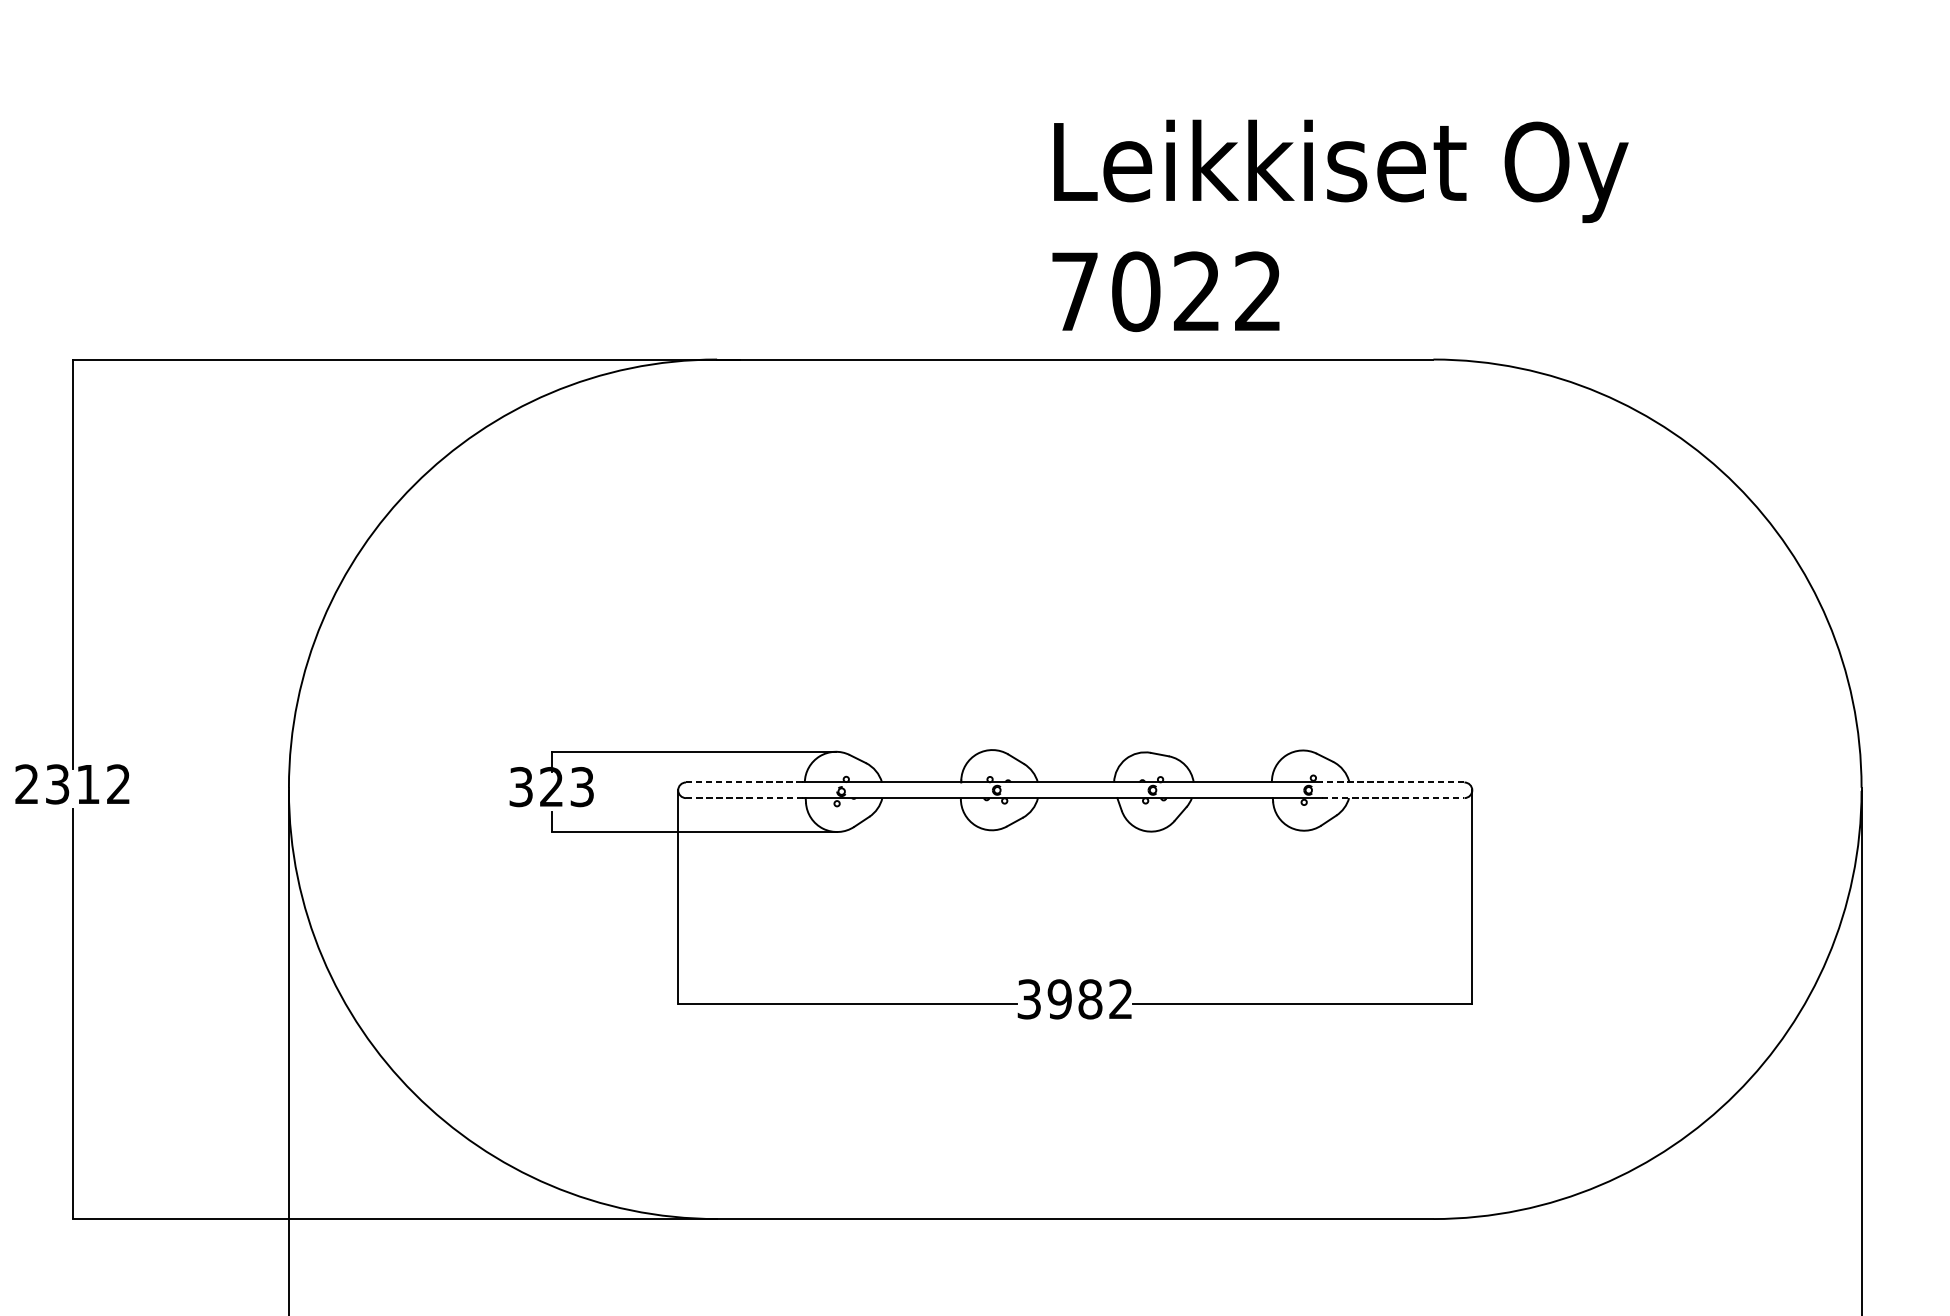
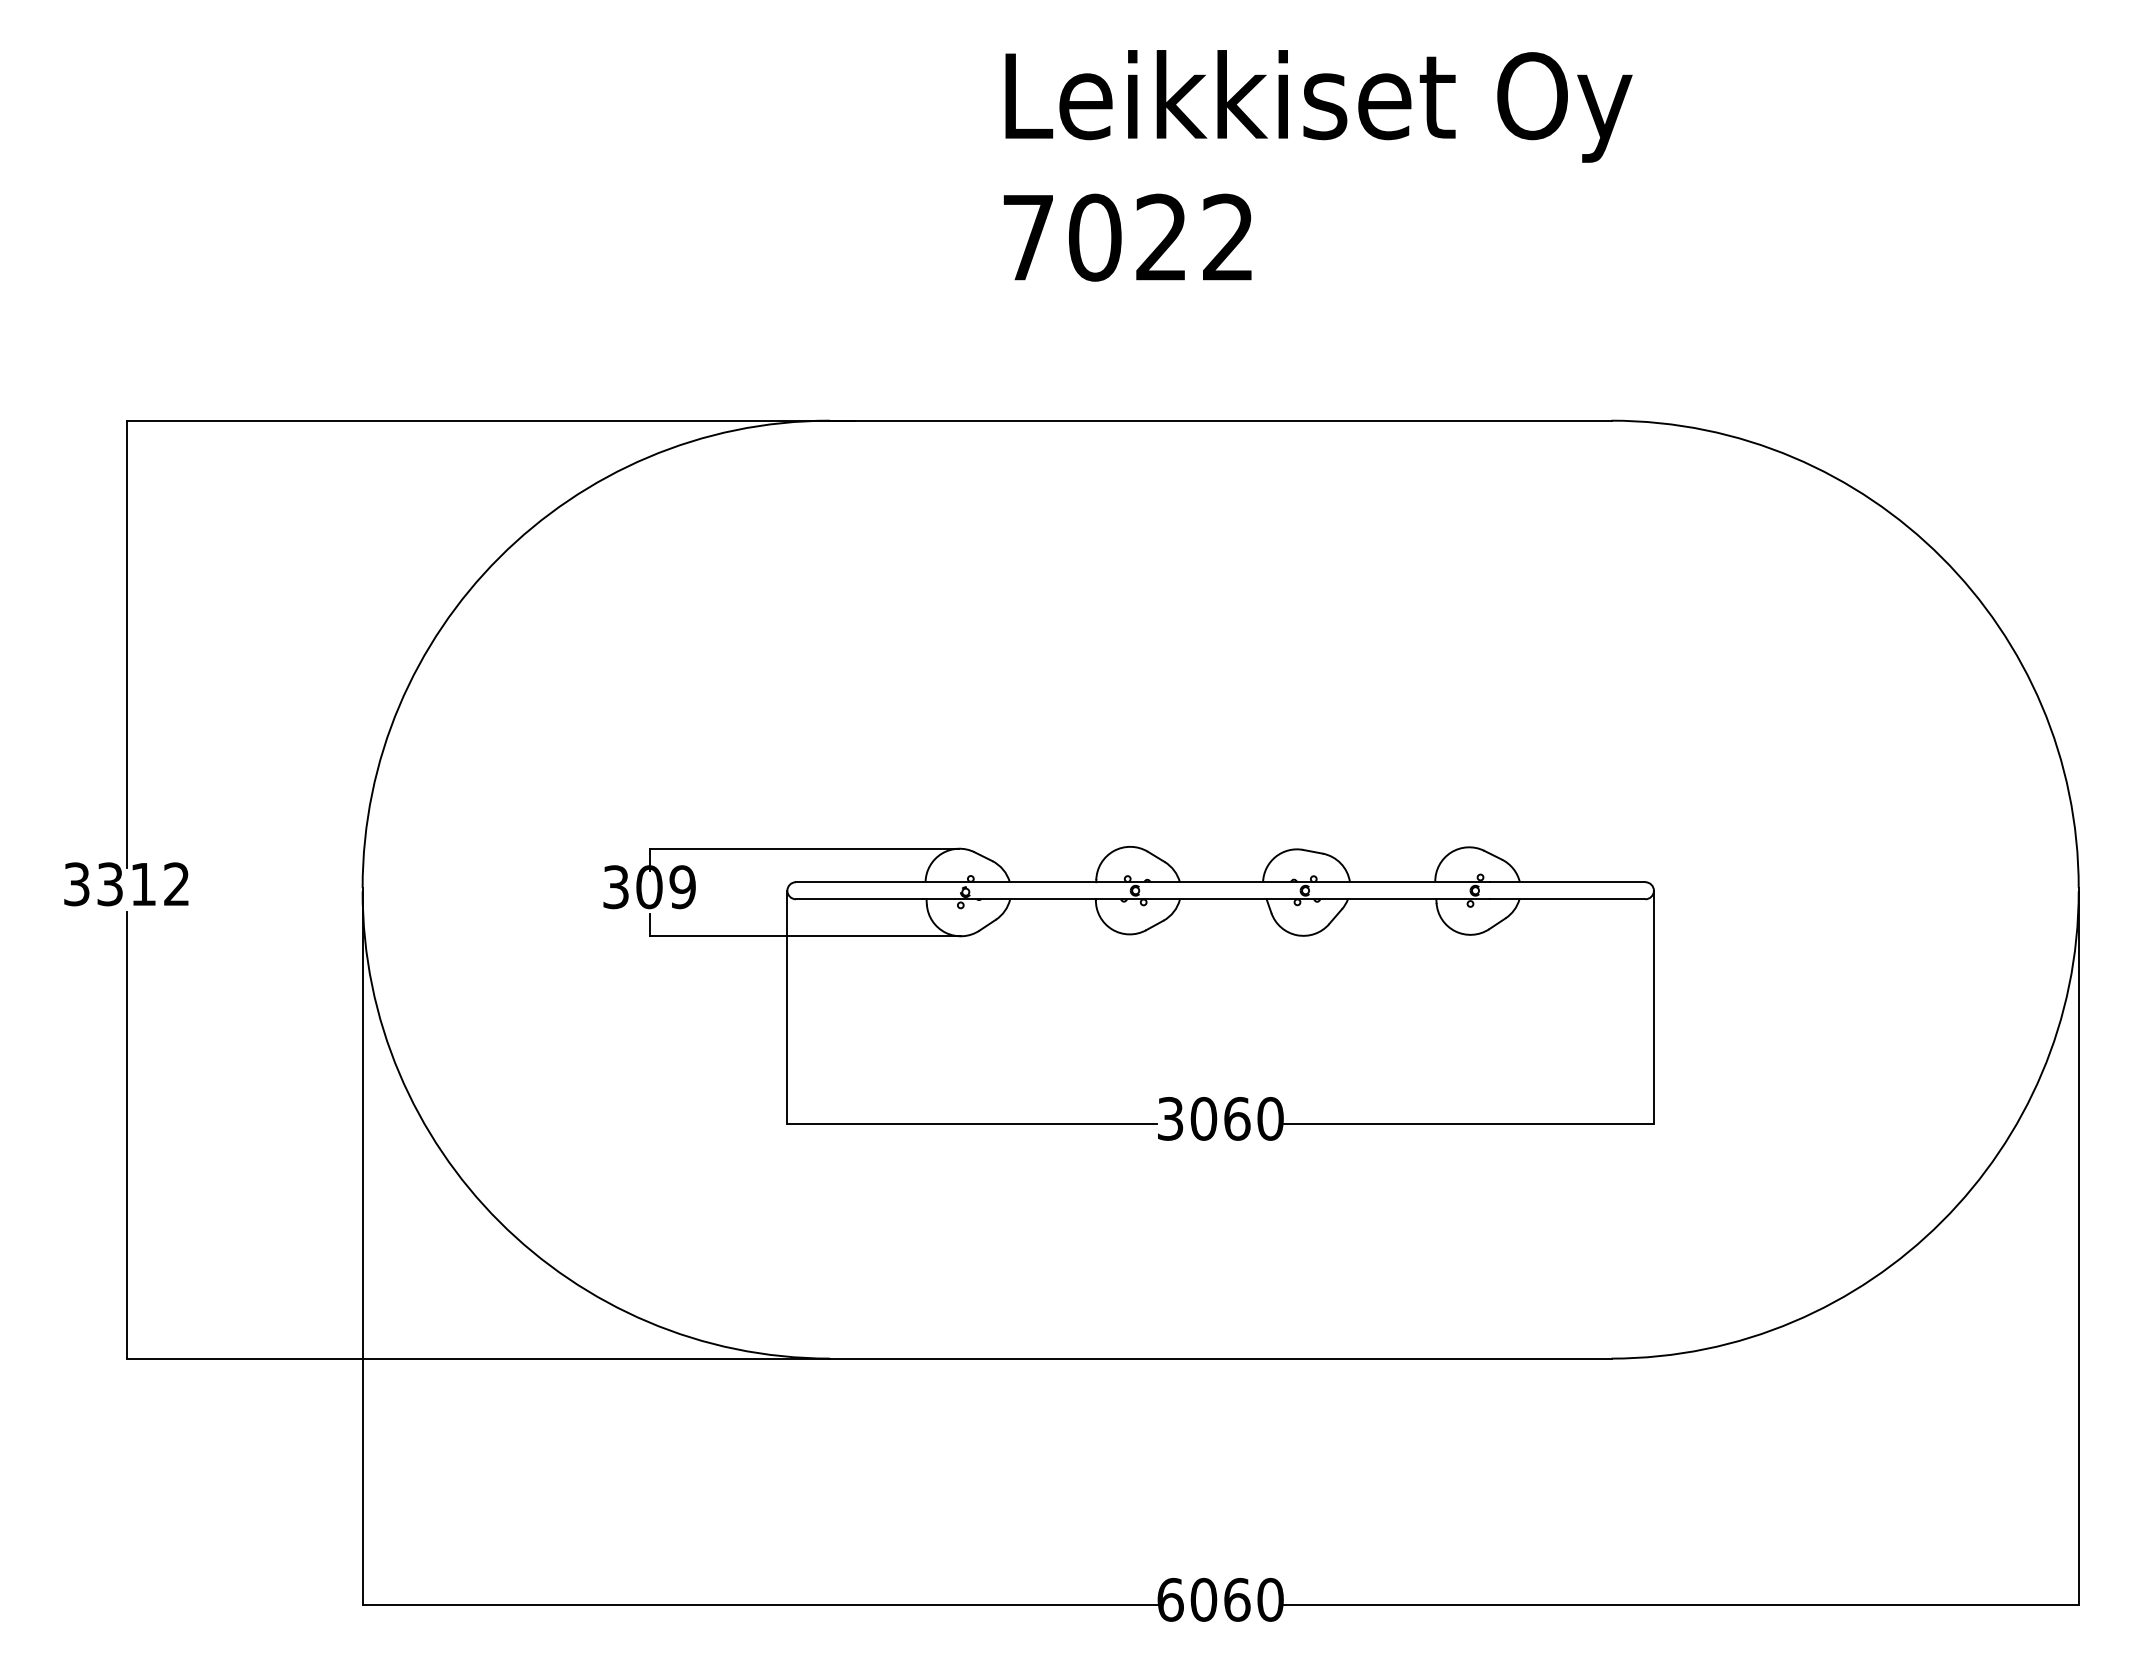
text: (1339, 225) -> (1317, 165), moved
line: (744, 782) -> (859, 882), dashed -> solid
line: (1393, 782) -> (1567, 882), dashed -> solid
text: (26, 784) -> (76, 884), 2312 -> 3312
text: (566, 787) -> (665, 887), 323 -> 309
line: (744, 798) -> (859, 899), dashed -> solid
line: (1393, 798) -> (1567, 899), dashed -> solid
text: (1089, 999) -> (1236, 1118), 3982 -> 3060

